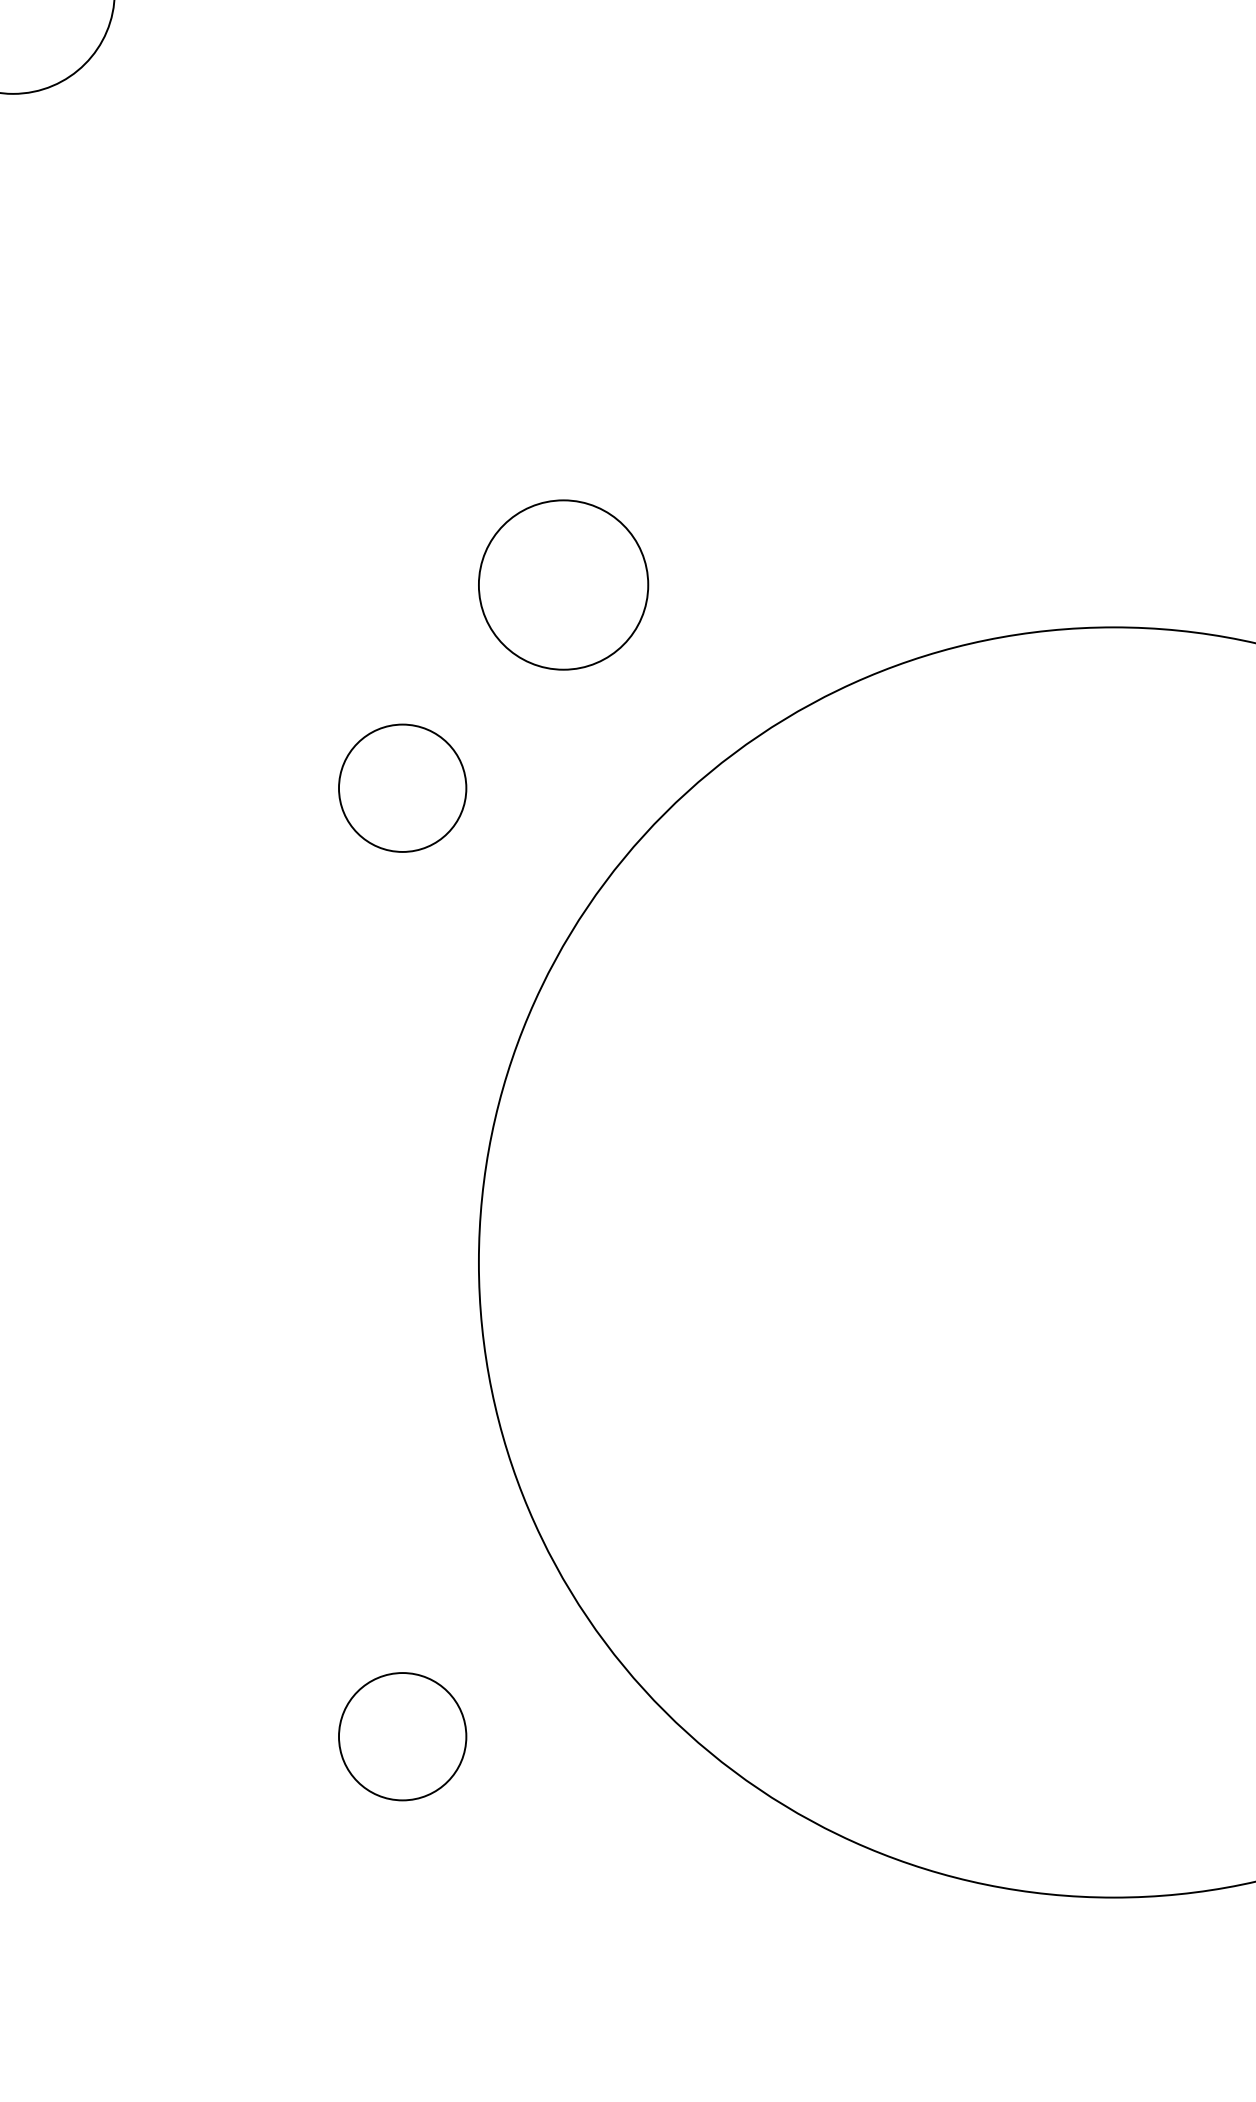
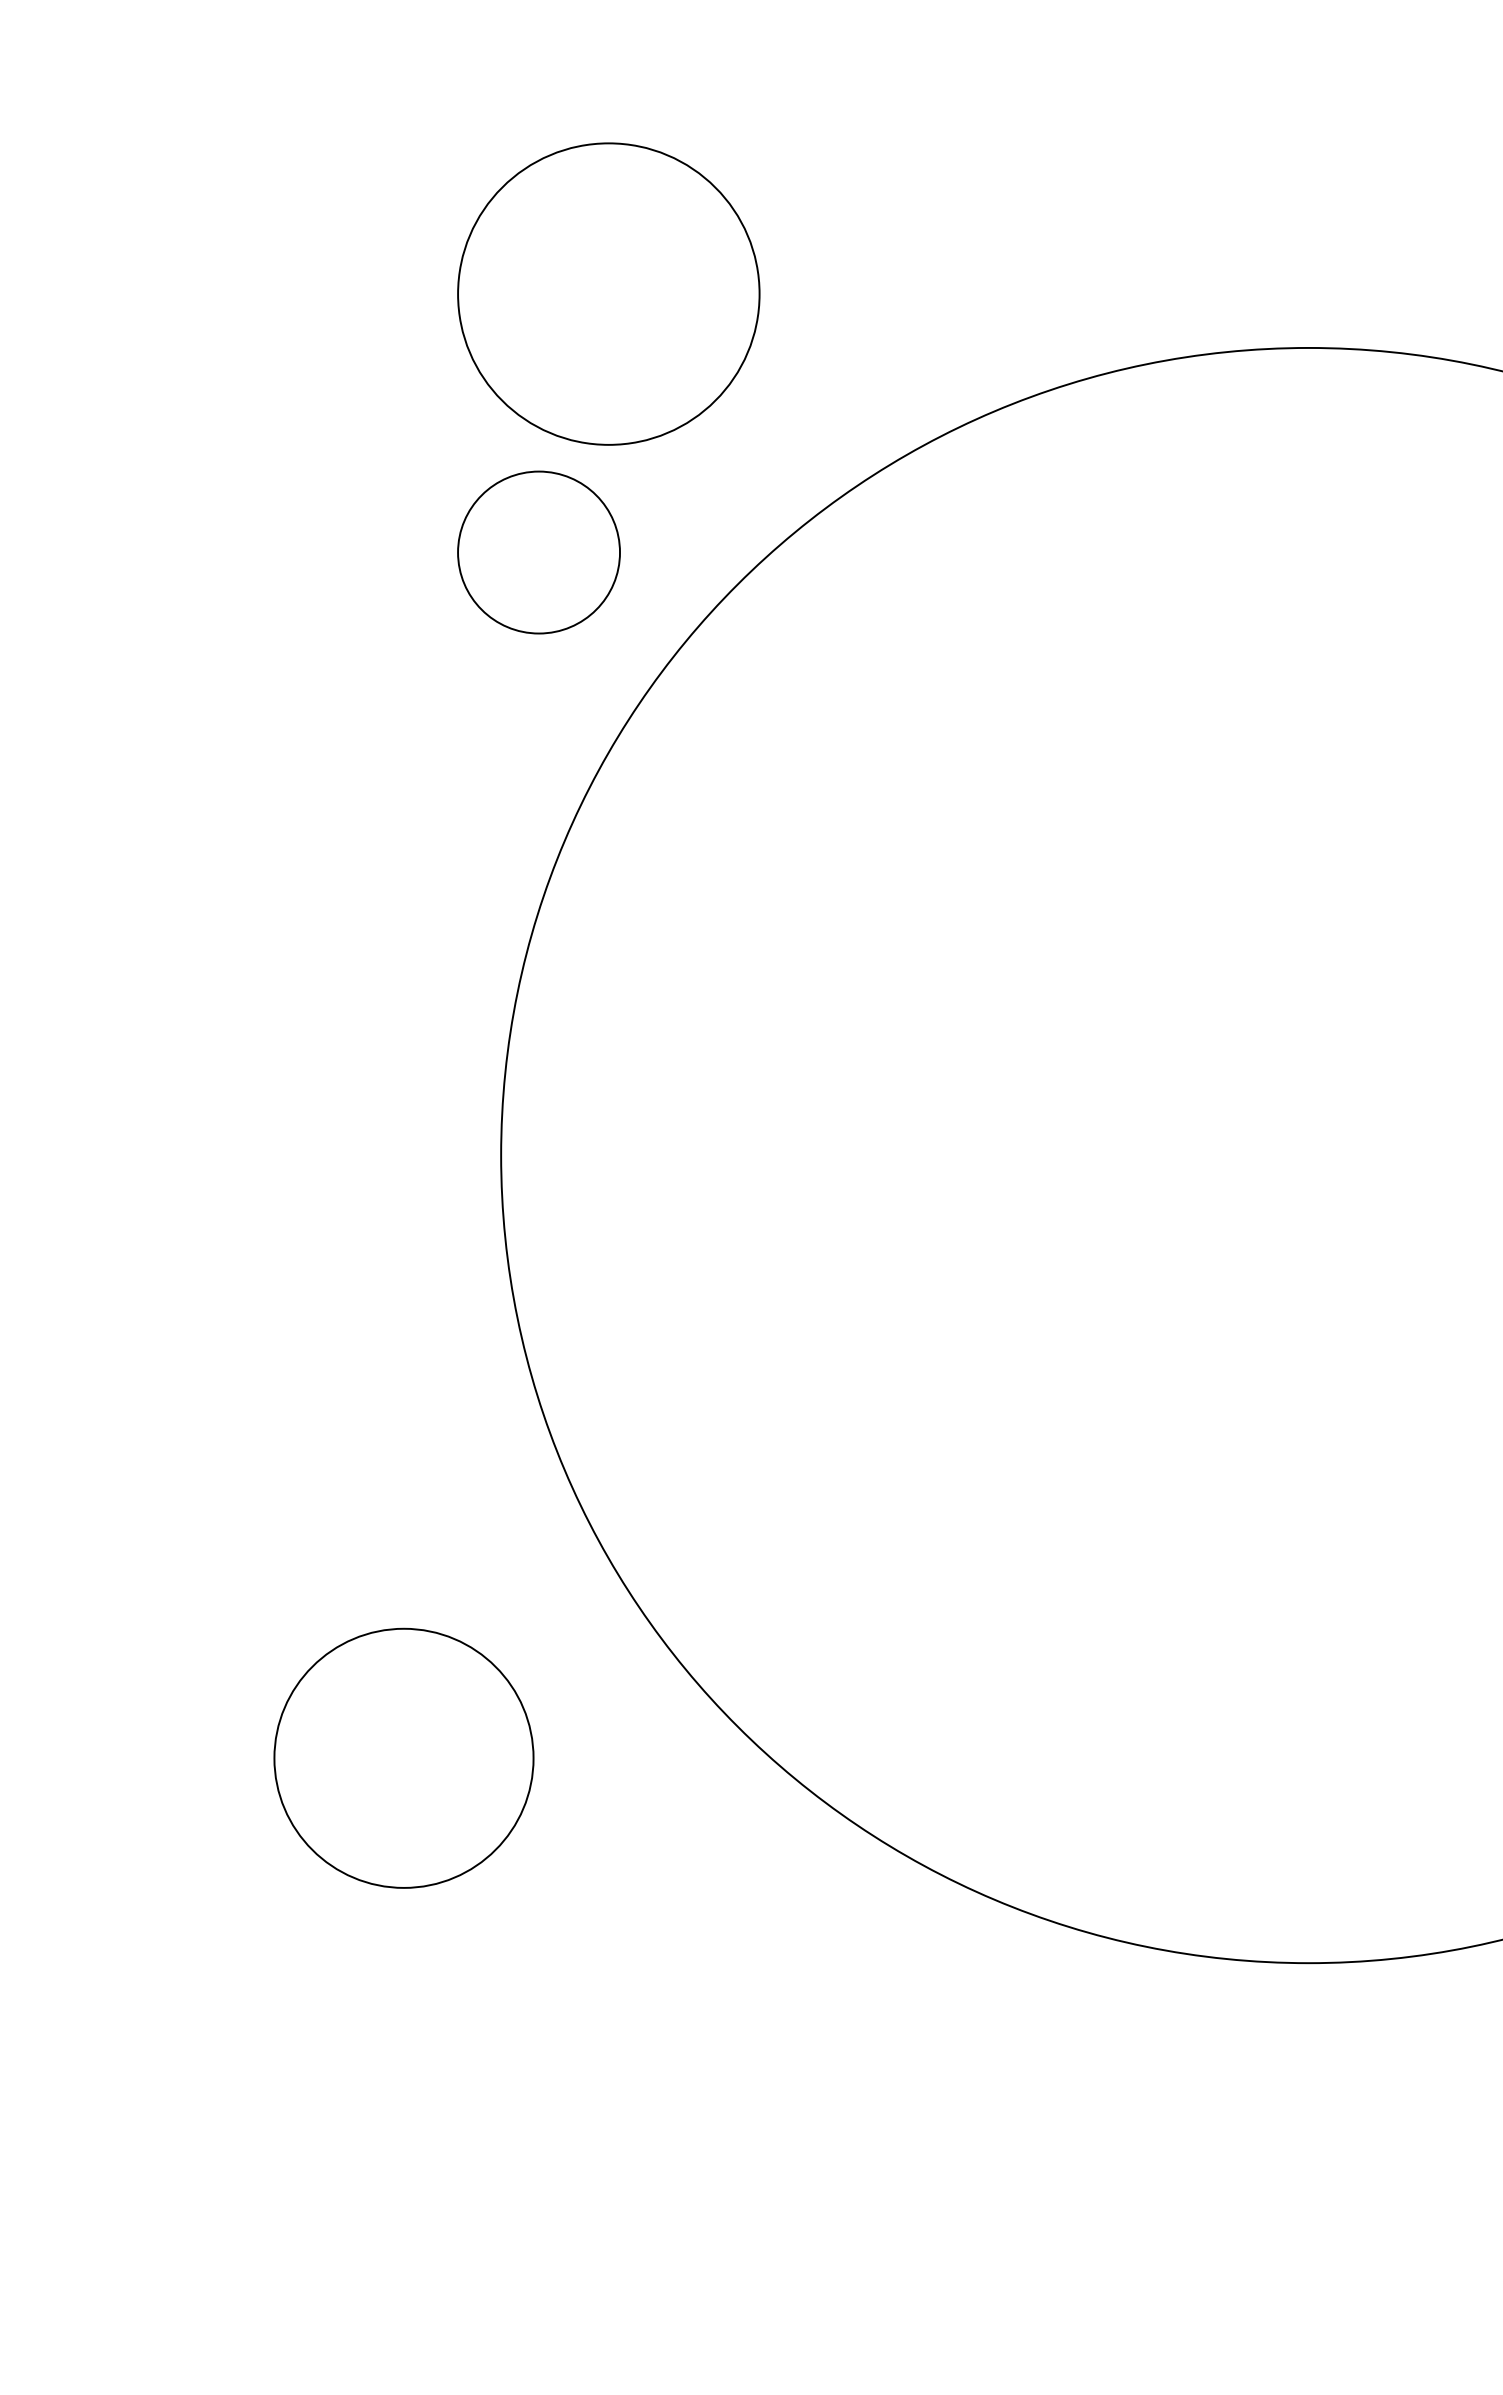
circle: (563, 584) -> (608, 293), size x1.4
circle: (402, 787) -> (538, 551), moved
circle: (402, 1736) -> (404, 1758), size x1.6

